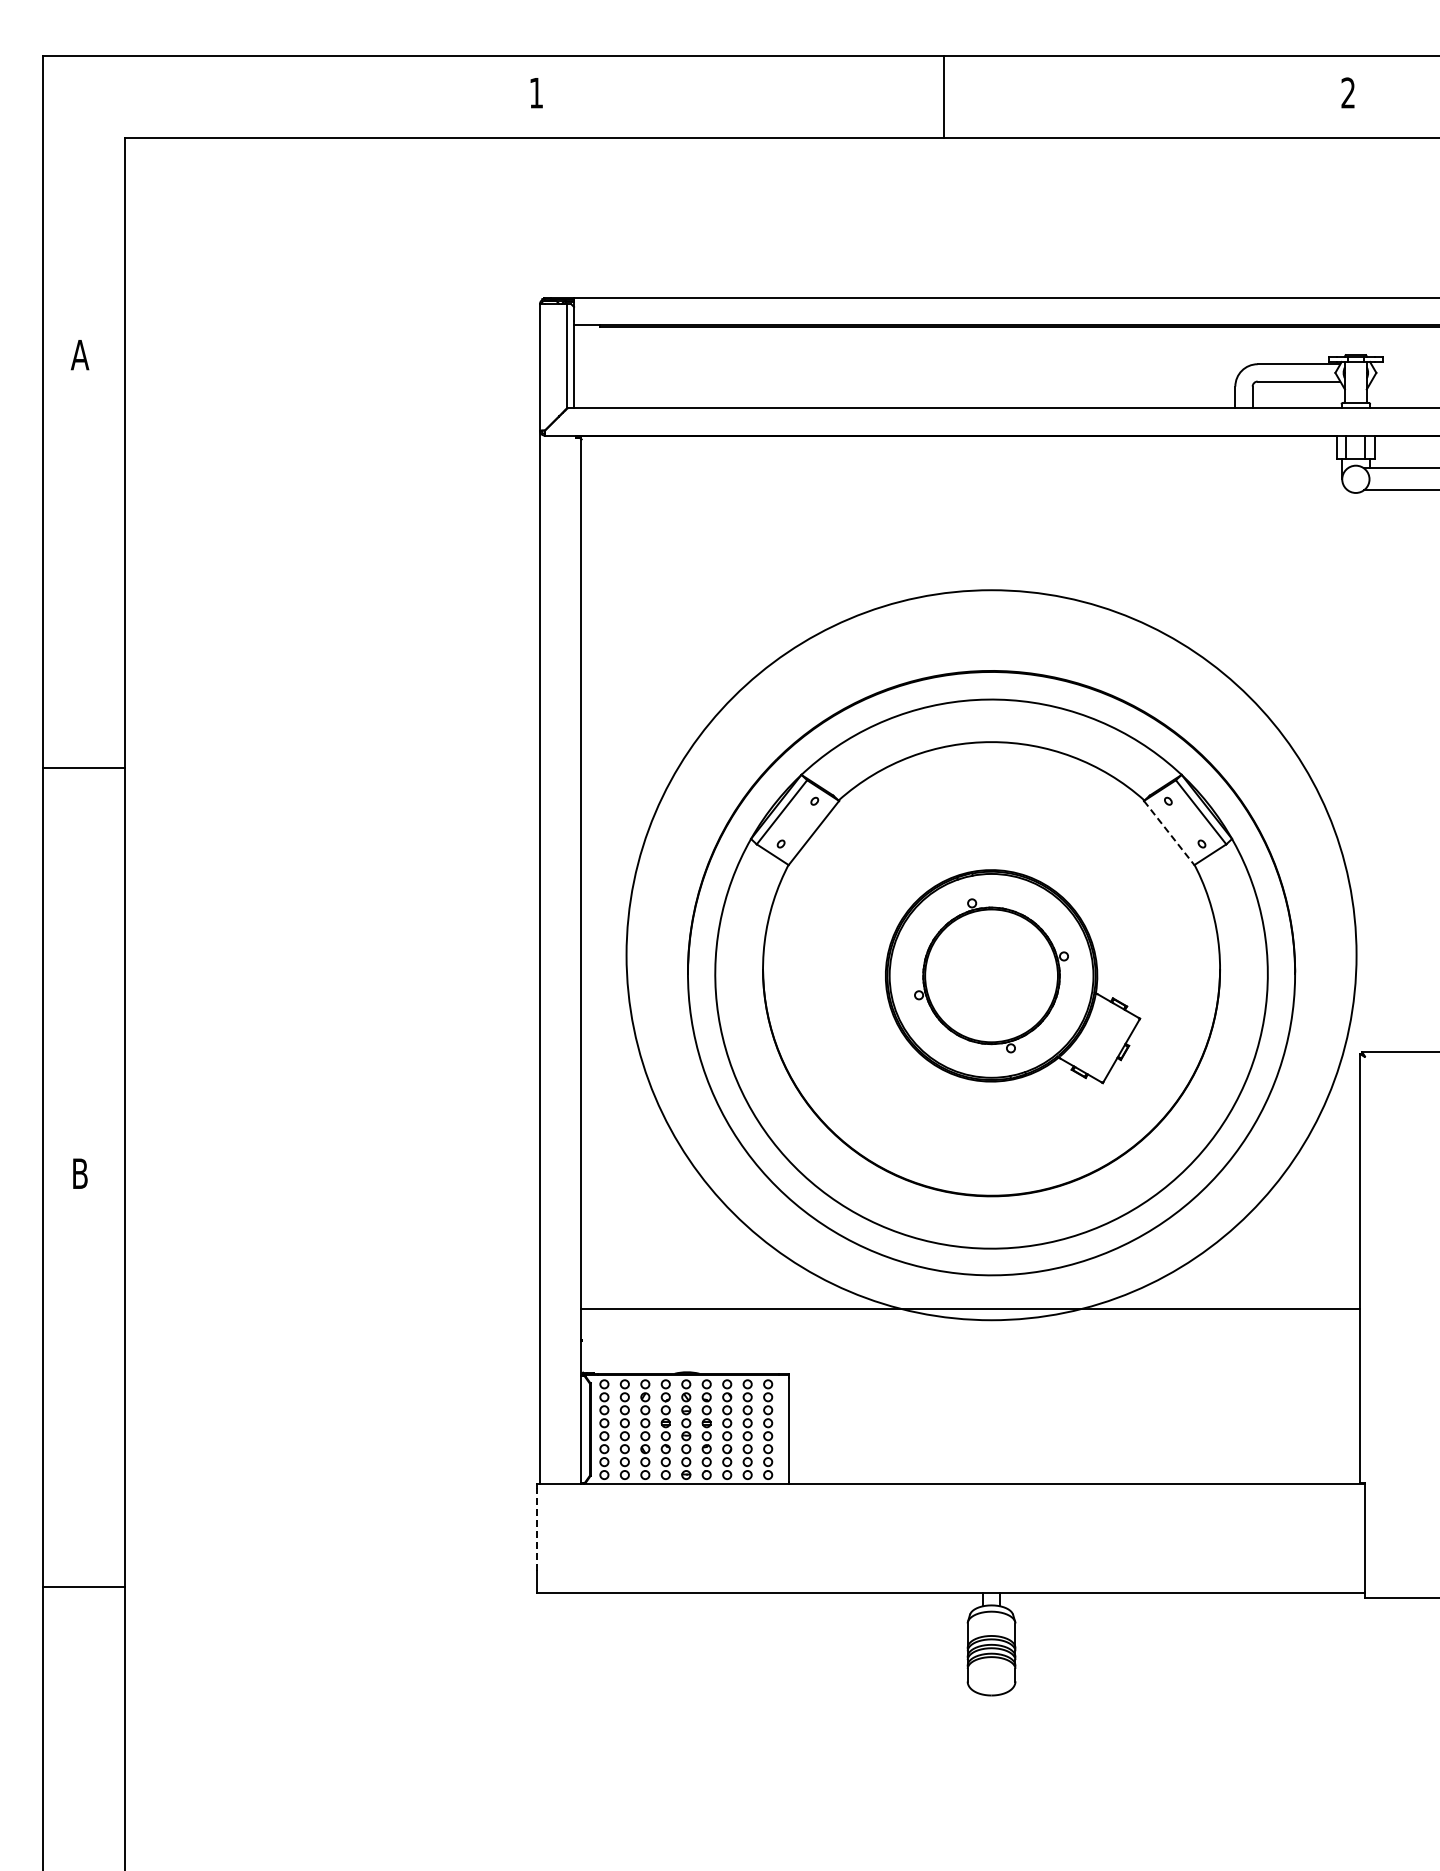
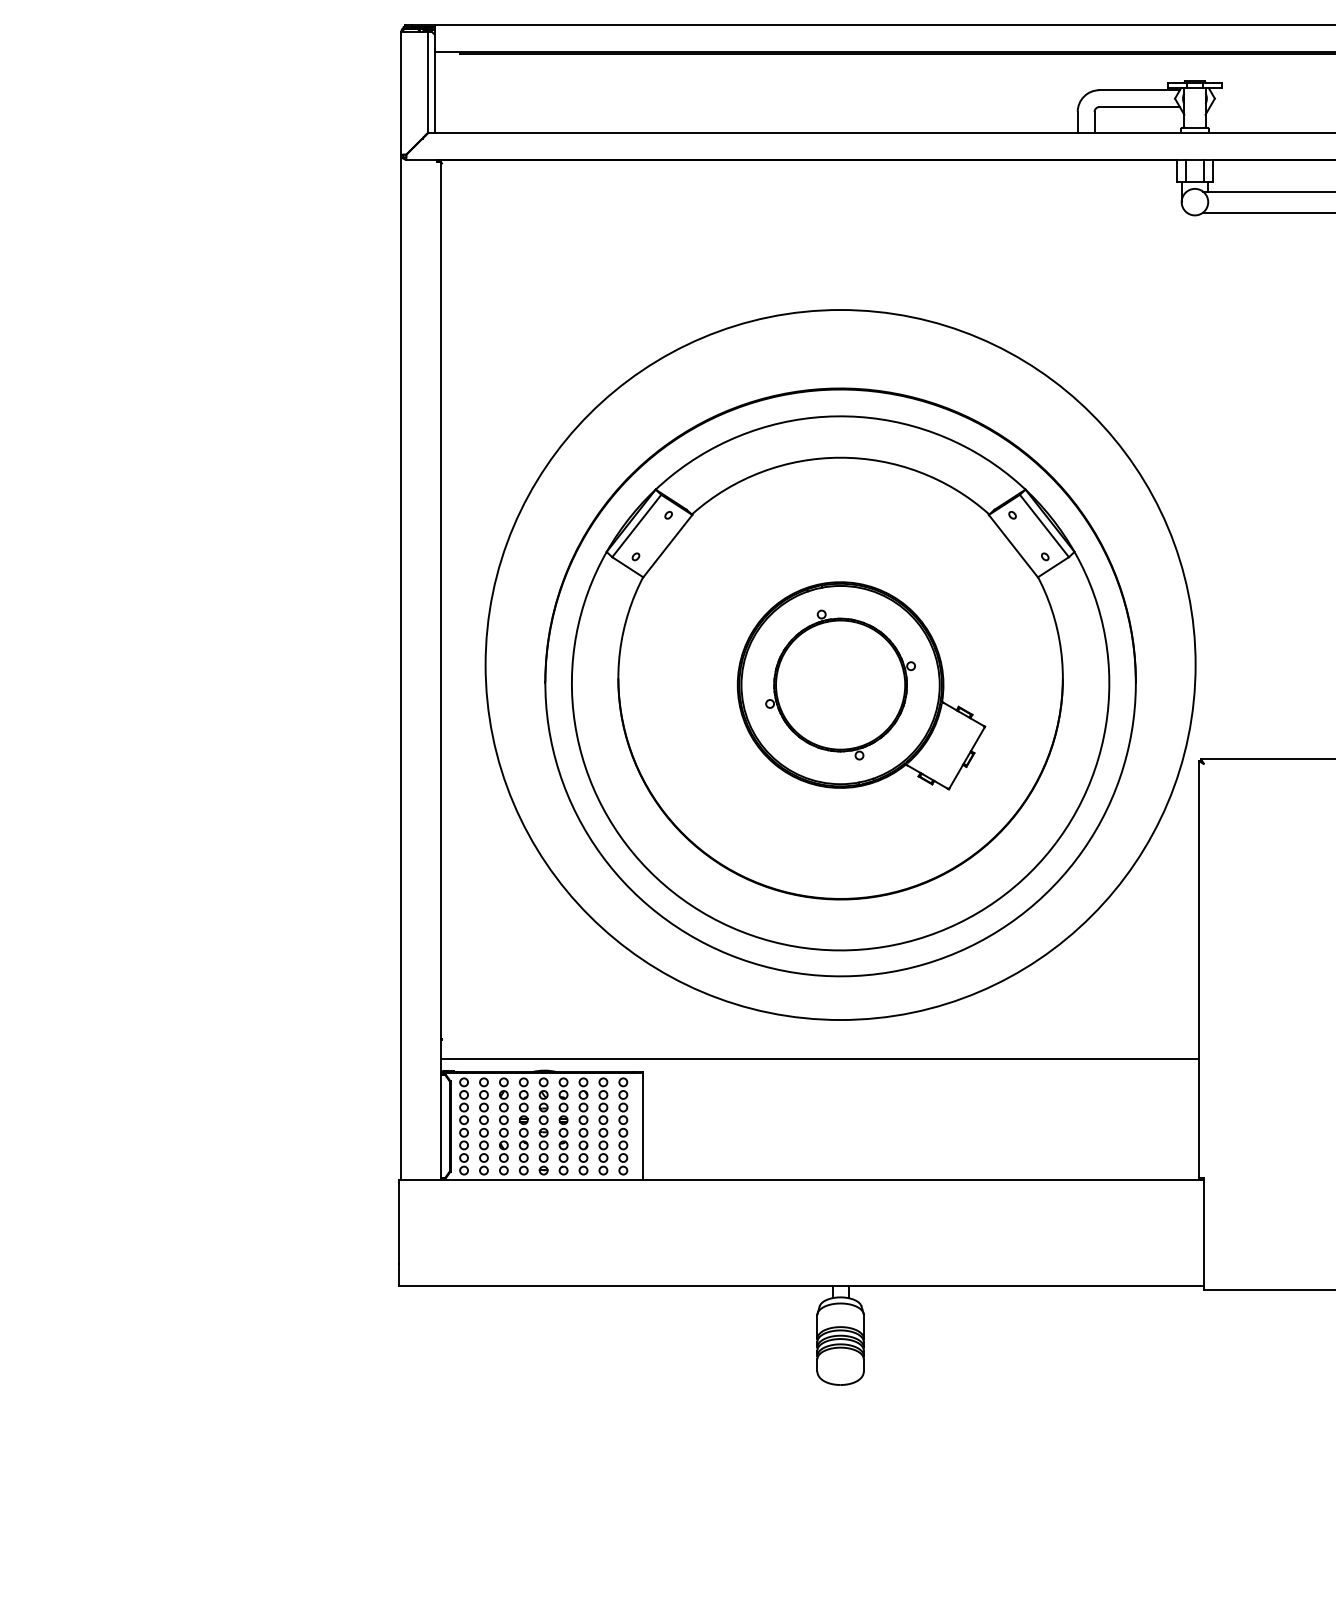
line: (1169, 833) -> (1013, 546), dashed -> solid
line: (969, 1308) -> (819, 1058), moved
line: (537, 1529) -> (398, 1223), dashed -> solid

